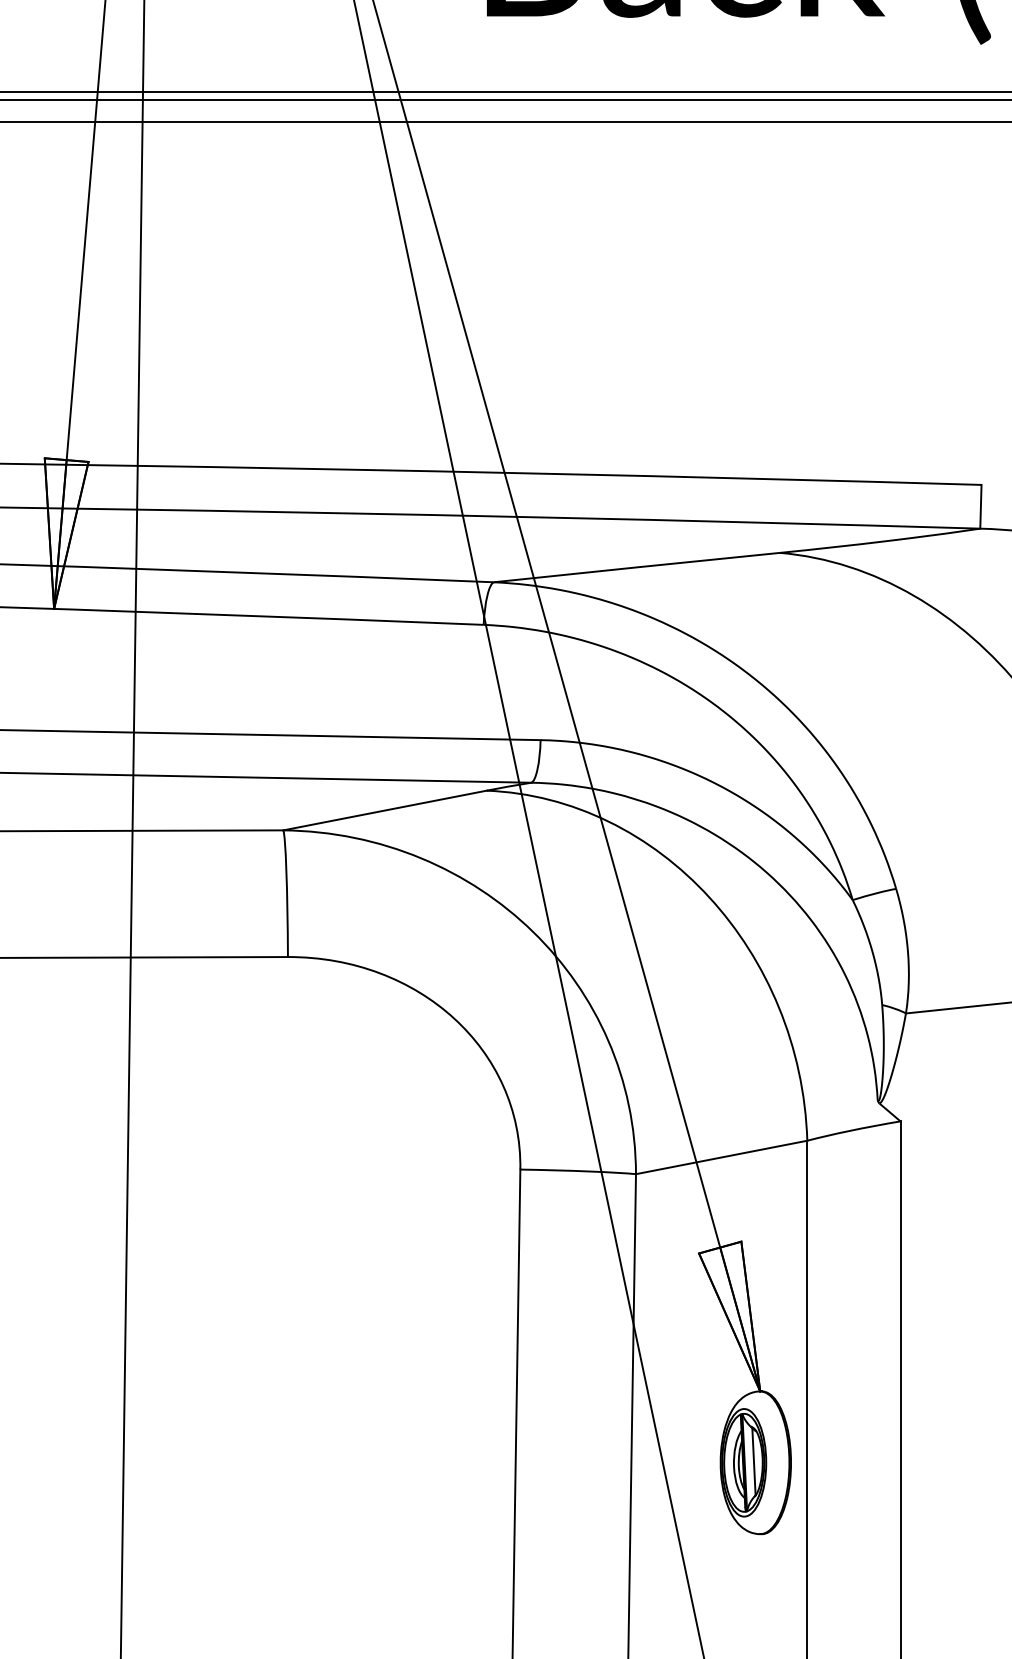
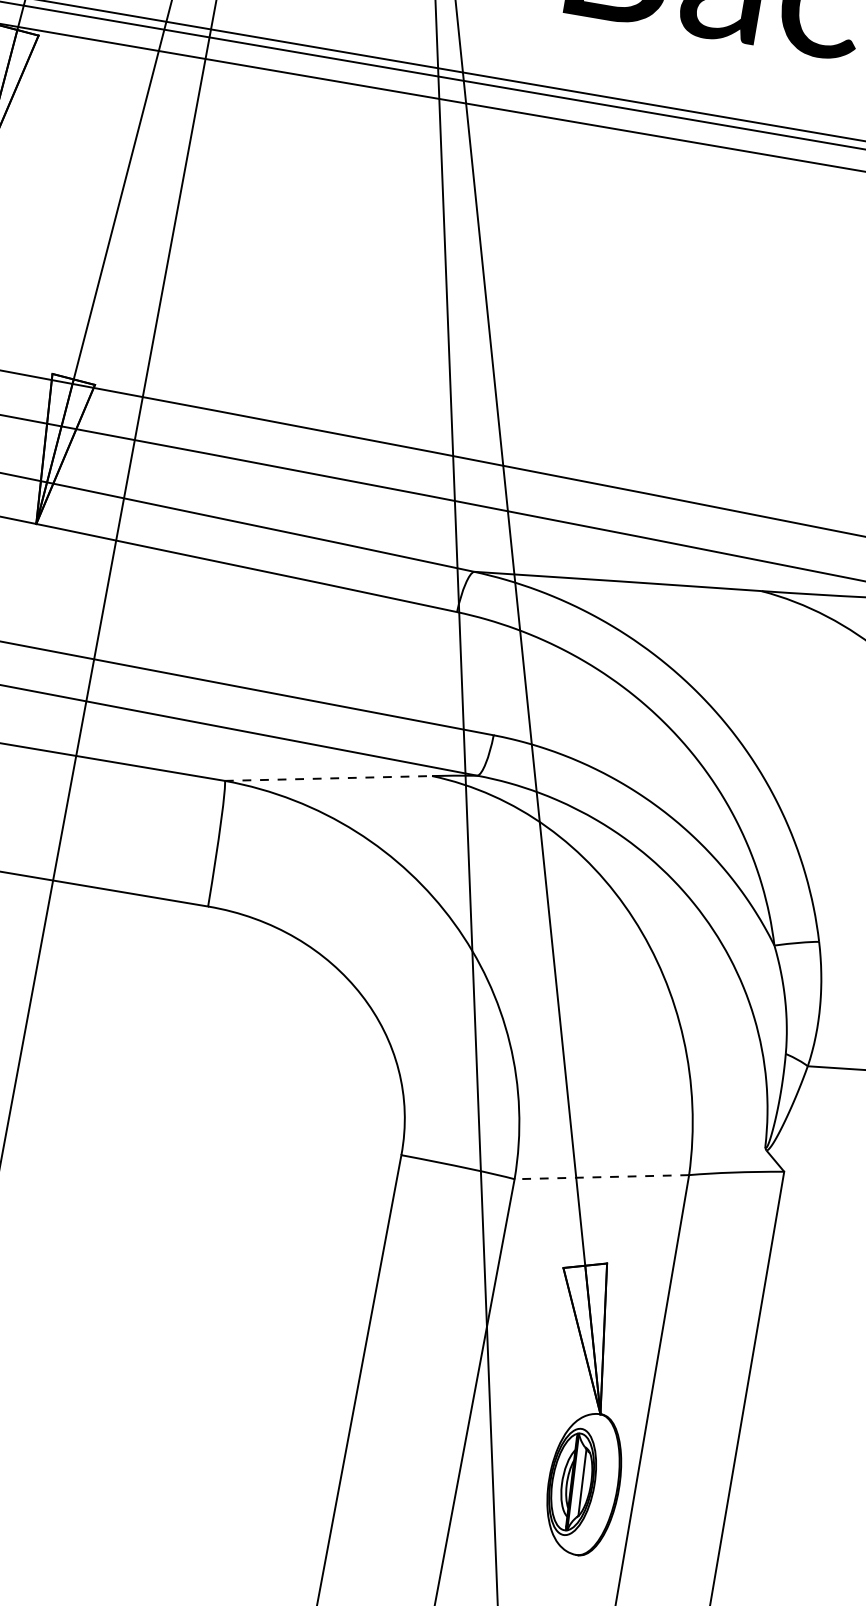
line: (385, 810) -> (328, 778), solid -> dashed
line: (721, 1157) -> (601, 1177), solid -> dashed

